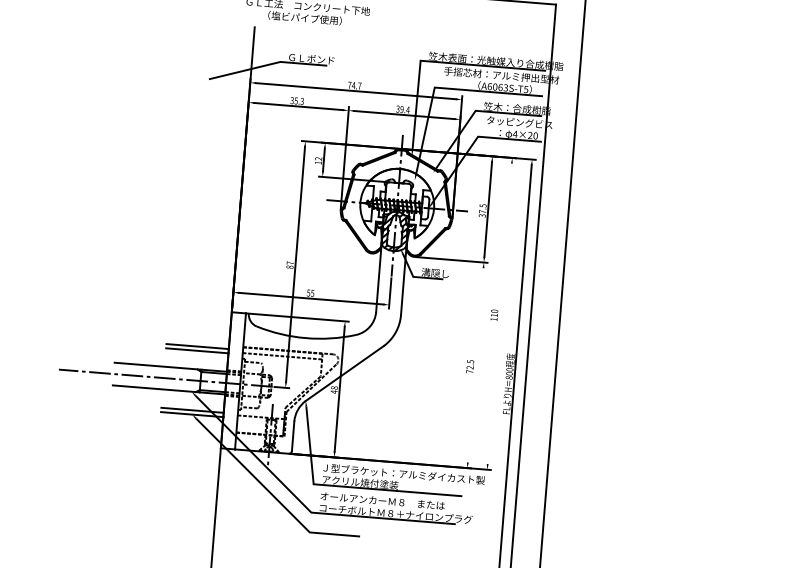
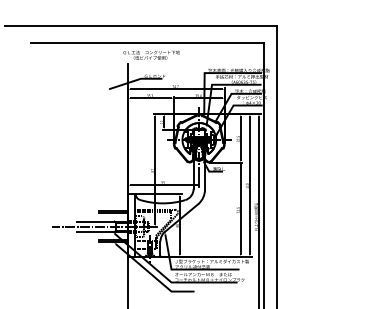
line: (499, 312) -> (249, 184), added
line: (475, 365) -> (240, 209), added

